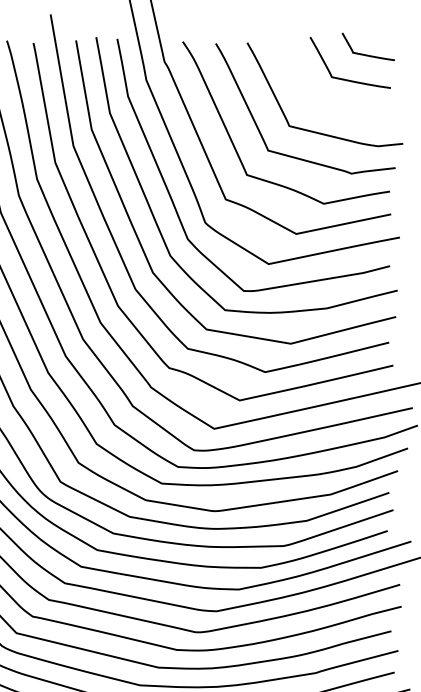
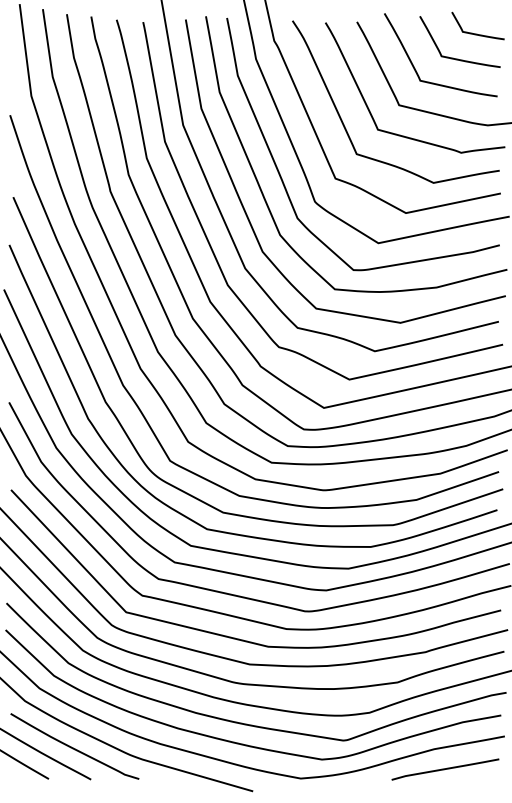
curve: (323, 103) -> (433, 82), added

